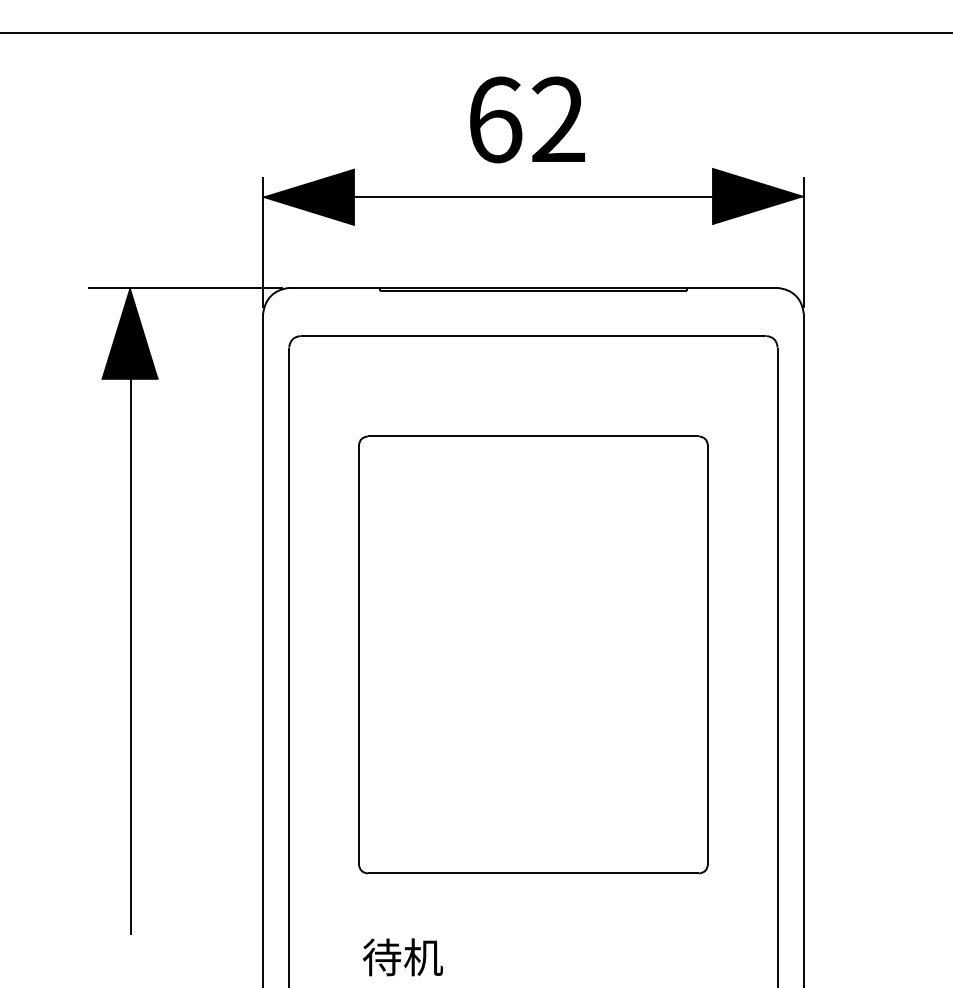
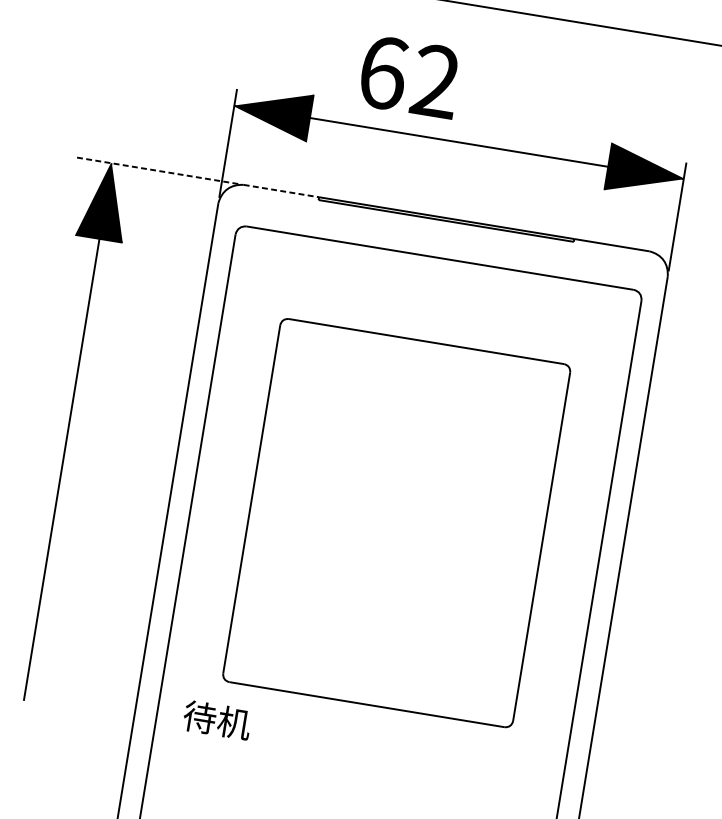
text: (527, 119) -> (410, 76), moved
line: (185, 287) -> (157, 170), solid -> dashed
line: (335, 287) -> (282, 190), solid -> dashed
text: (402, 957) -> (216, 720), moved

